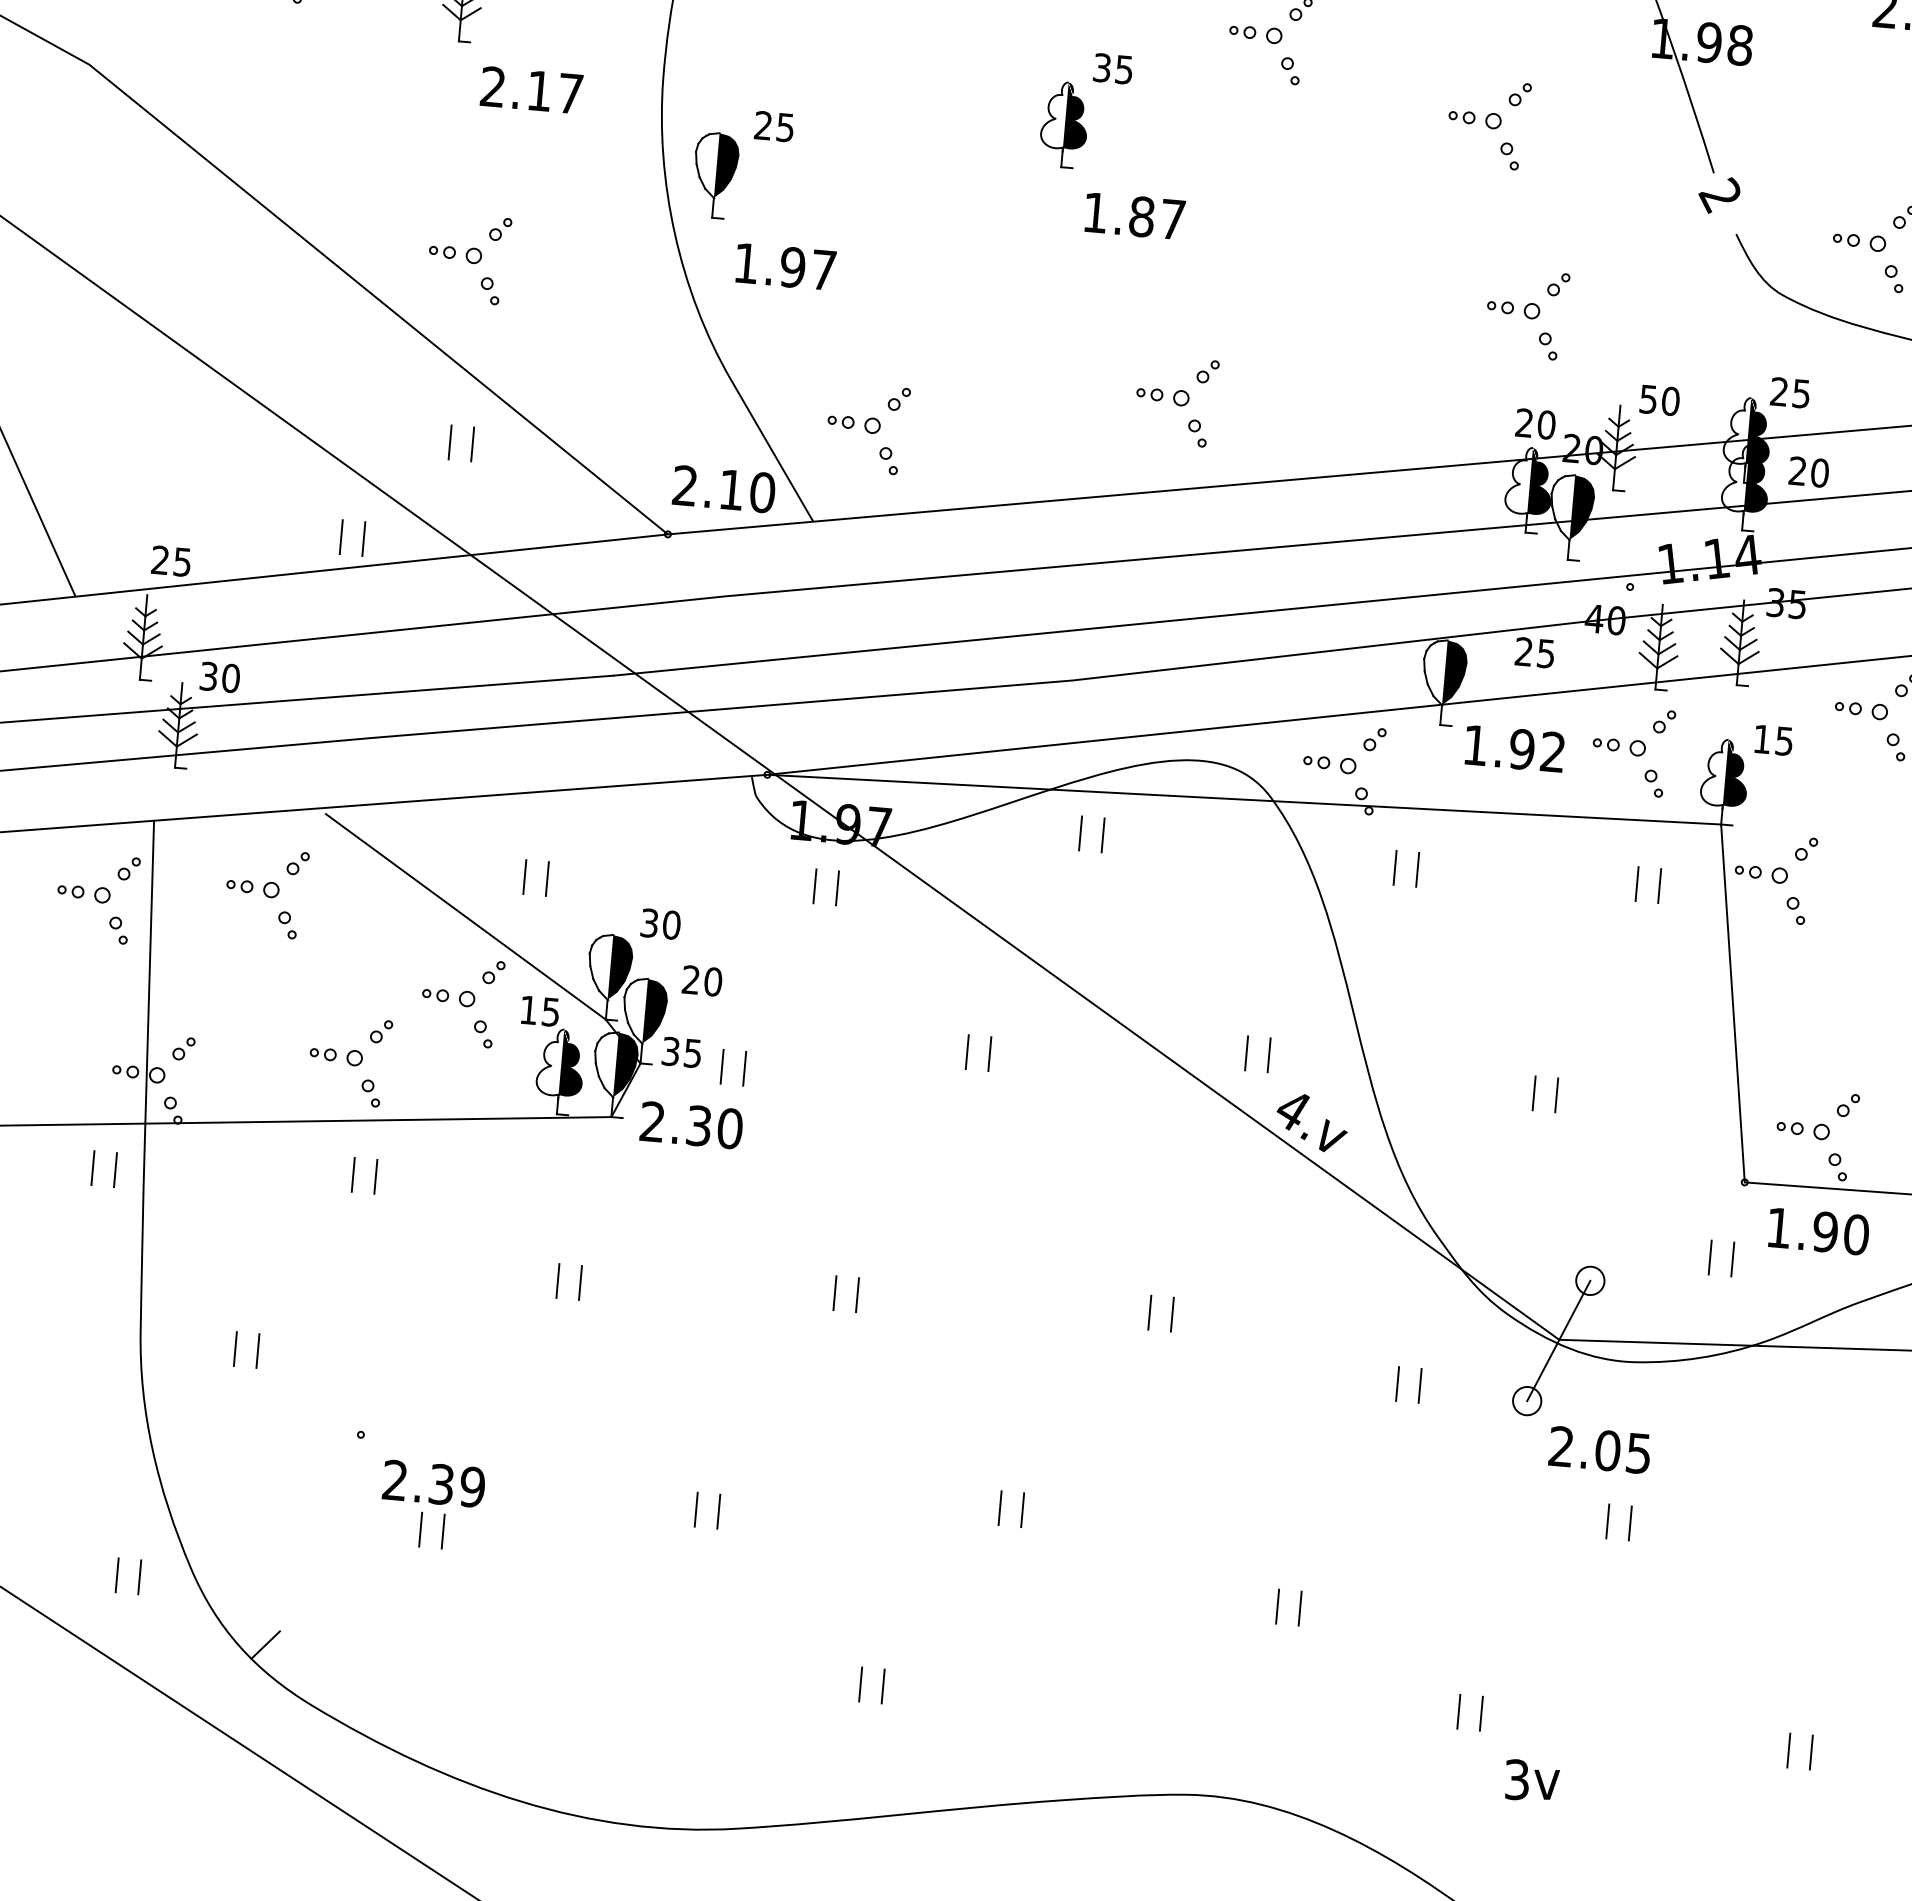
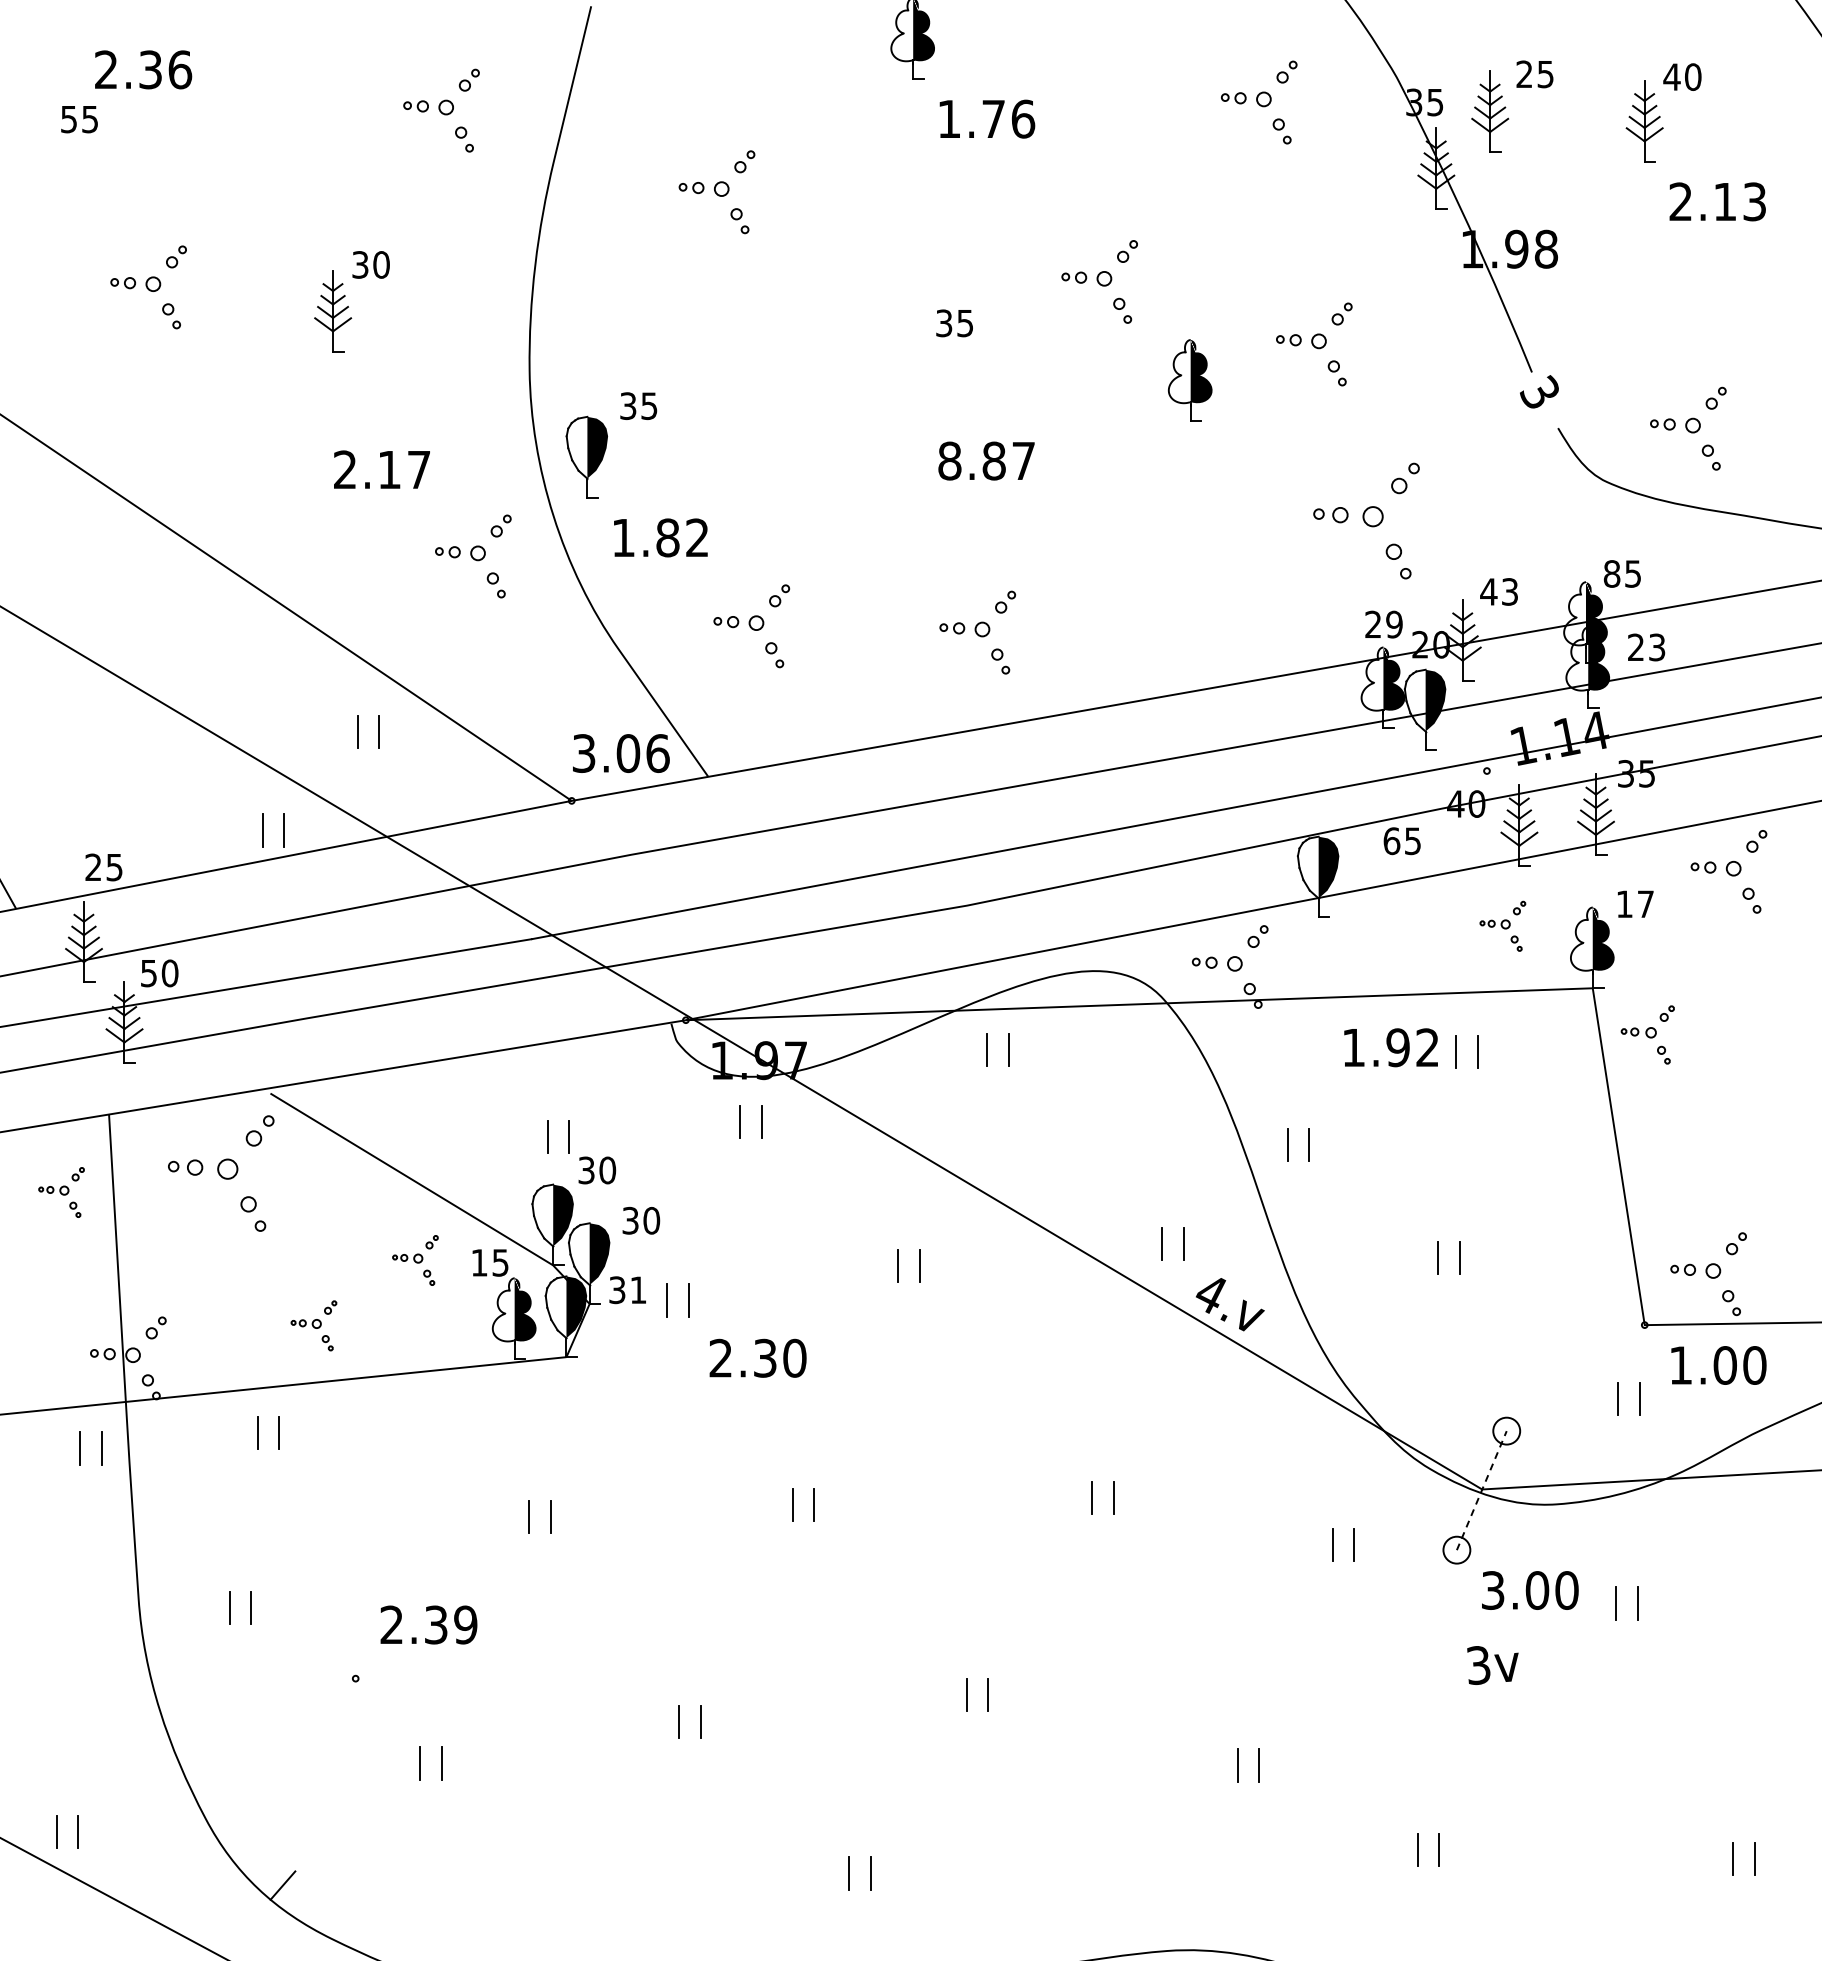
text: (531, 89) -> (381, 469), moved
part: (1063, 124) -> (1189, 380), moved
text: (763, 126) -> (628, 406), 25 -> 35
text: (1718, 194) -> (1538, 392), 2 -> 3
text: (1095, 212) -> (949, 460), 1.87 -> 8.87
part: (468, 258) -> (473, 556), moved
text: (808, 268) -> (682, 537), 1.97 -> 1.82
part: (1526, 314) -> (1366, 521), size x1.4
text: (1778, 391) -> (1611, 573), 25 -> 85
text: (1659, 399) -> (1499, 591), 50 -> 43
part: (1175, 400) -> (977, 632), moved
text: (1546, 424) -> (1394, 624), 20 -> 29
part: (867, 428) -> (751, 626), moved
text: (1820, 473) -> (1657, 647), 20 -> 23
text: (723, 489) -> (620, 753), 2.10 -> 3.06
text: (1523, 652) -> (1391, 841), 25 -> 65
text: (208, 675) -> (148, 972), 30 -> 50
text: (1784, 741) -> (1645, 904), 15 -> 17
text: (1514, 748) -> (1390, 1047), moved
part: (1632, 751) -> (1502, 926), size x0.6
part: (1396, 867) -> (1288, 1144), moved
part: (525, 876) -> (548, 1136), moved
part: (1774, 877) -> (1647, 1034), size x0.7
part: (1637, 883) -> (1456, 1051), moved
part: (265, 892) -> (220, 1173), size x1.4
part: (97, 898) -> (61, 1192), size x0.6
text: (691, 979) -> (630, 1220), 20 -> 30
part: (461, 1001) -> (415, 1260), size x0.6
text: (692, 1053) -> (638, 1290), 35 -> 31
part: (349, 1060) -> (313, 1325), size x0.6
text: (691, 1124) -> (757, 1357), moved
part: (353, 1174) -> (258, 1432), moved
text: (1824, 1232) -> (1724, 1365), 1.90 -> 1.00
line: (1558, 1340) -> (1481, 1490), solid -> dashed
text: (1599, 1450) -> (1529, 1590), 2.05 -> 3.00
text: (433, 1483) -> (428, 1624), moved
part: (1608, 1521) -> (1616, 1603), moved
part: (118, 1575) -> (57, 1831), moved
text: (1531, 1781) -> (1492, 1665), moved

